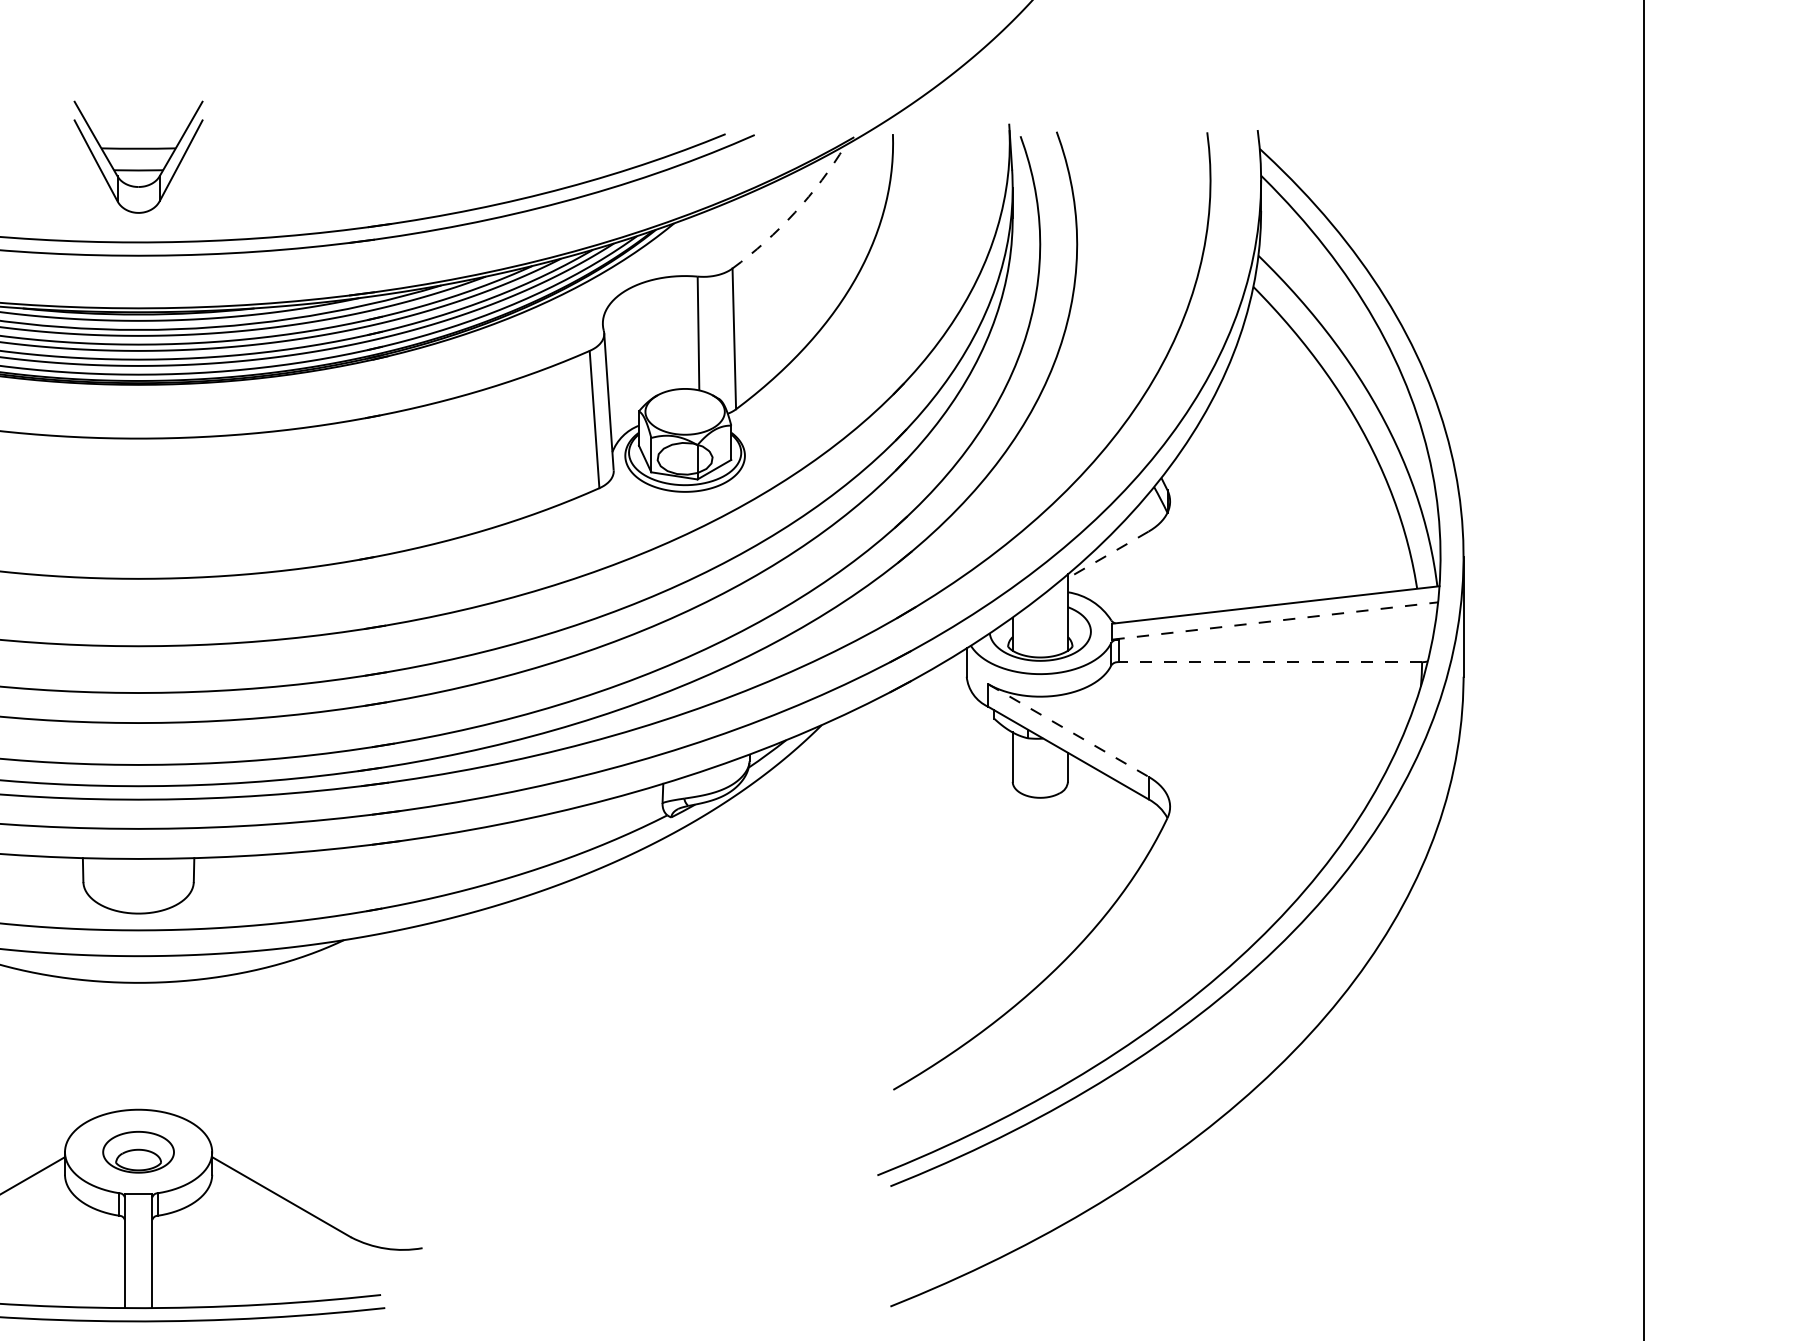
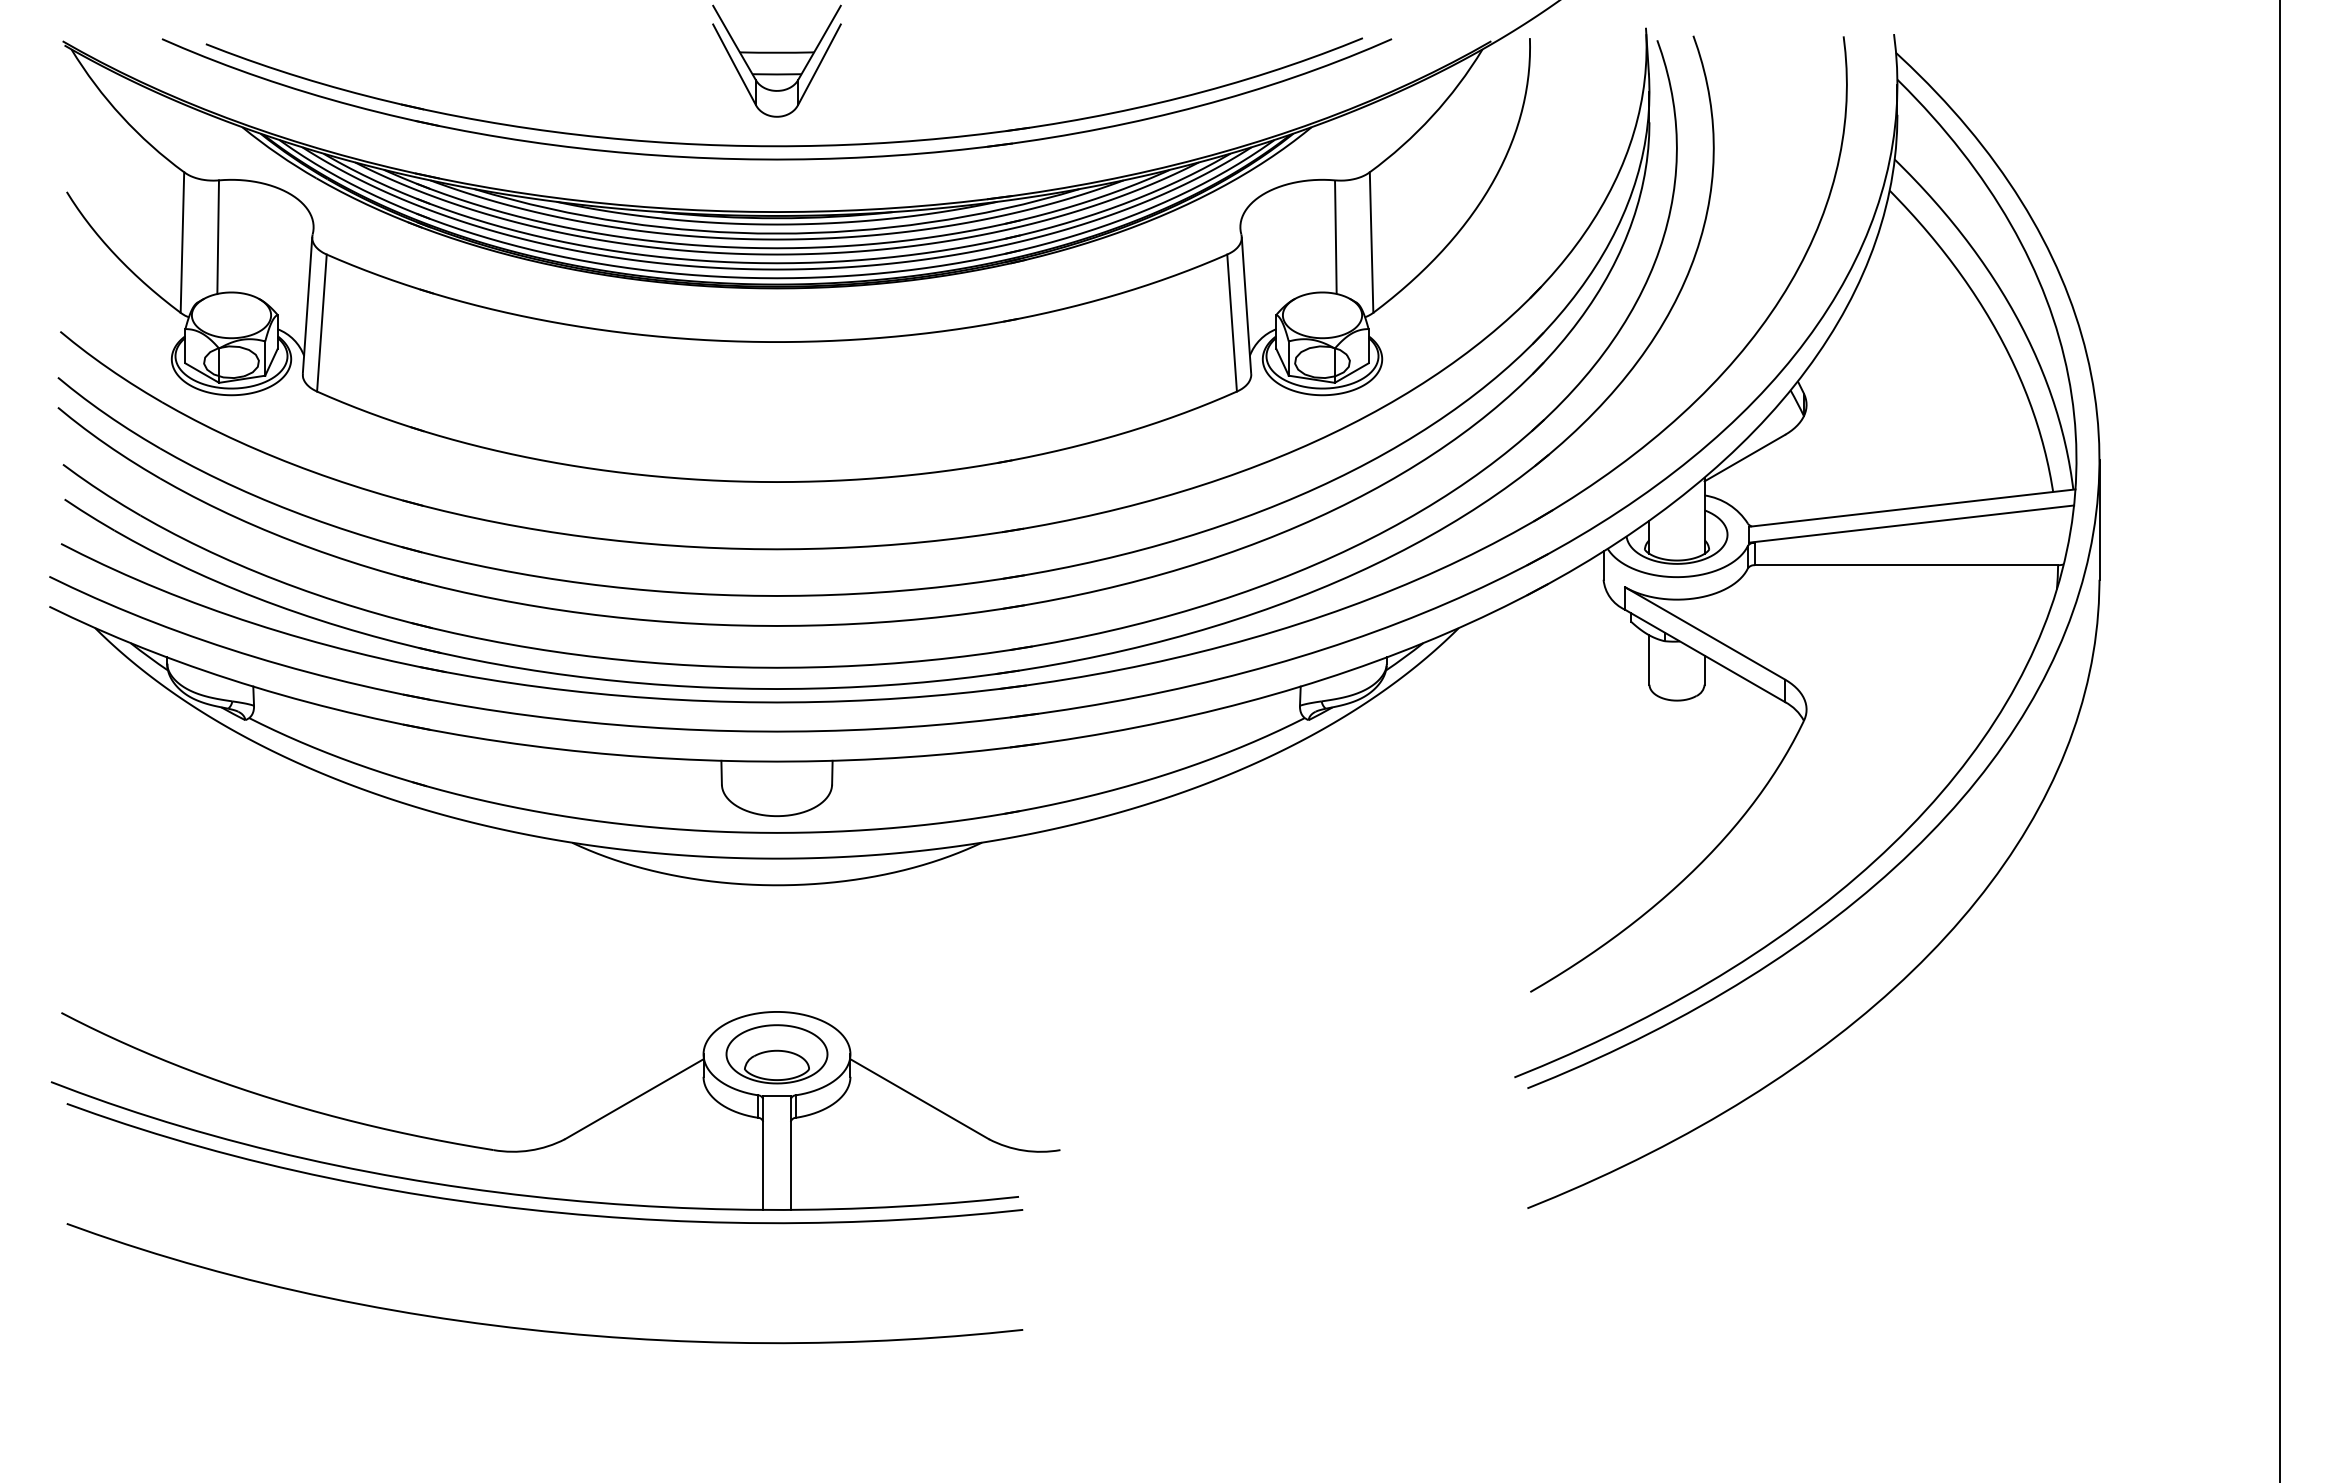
arc: (795, 212) -> (1432, 116), dashed -> solid
line: (1107, 555) -> (1744, 458), dashed -> solid
line: (1275, 621) -> (1911, 524), dashed -> solid
line: (1270, 662) -> (1906, 565), dashed -> solid
line: (1068, 730) -> (1705, 633), dashed -> solid
part: (138, 1152) -> (776, 1054), size x1.43

